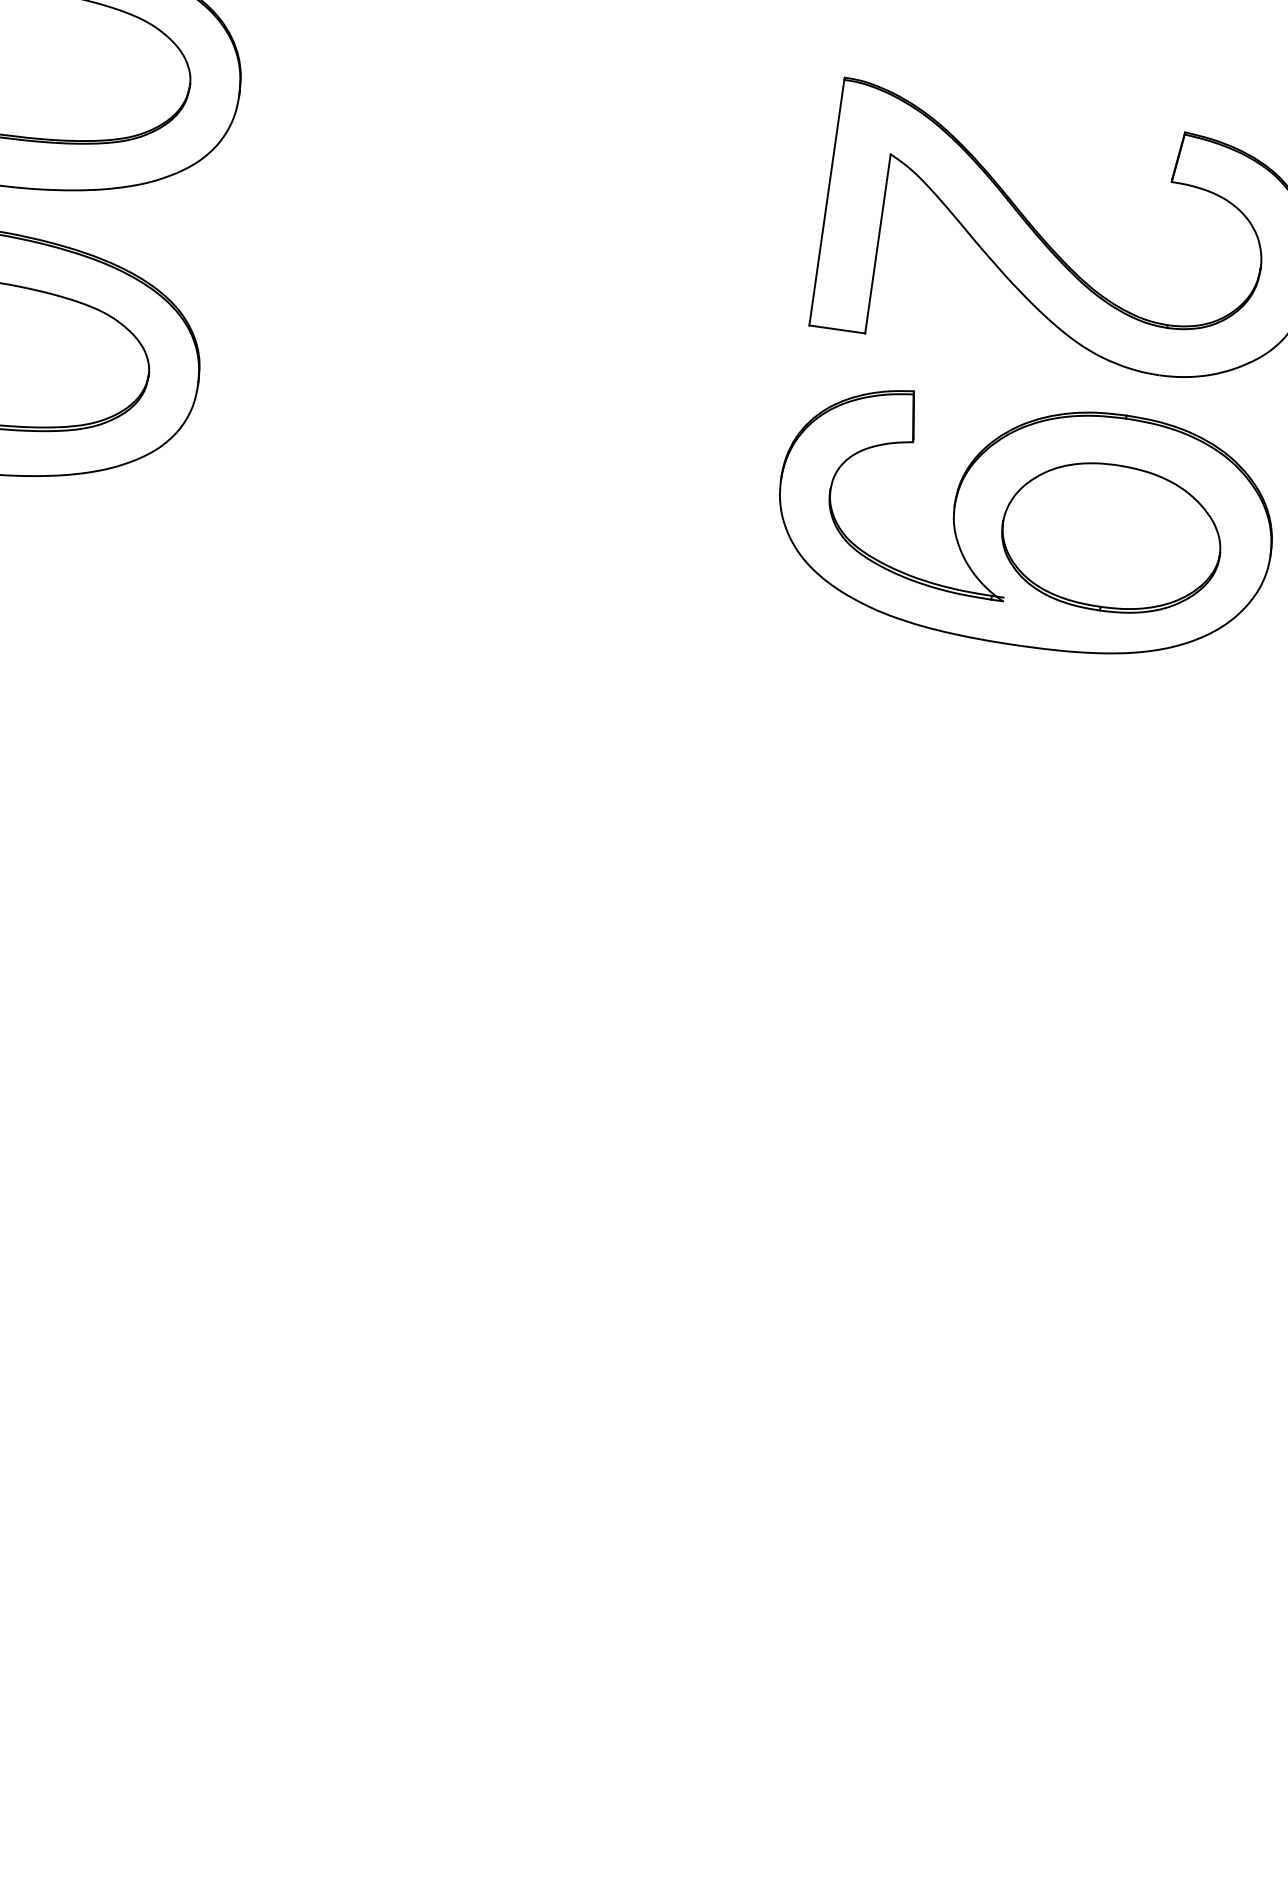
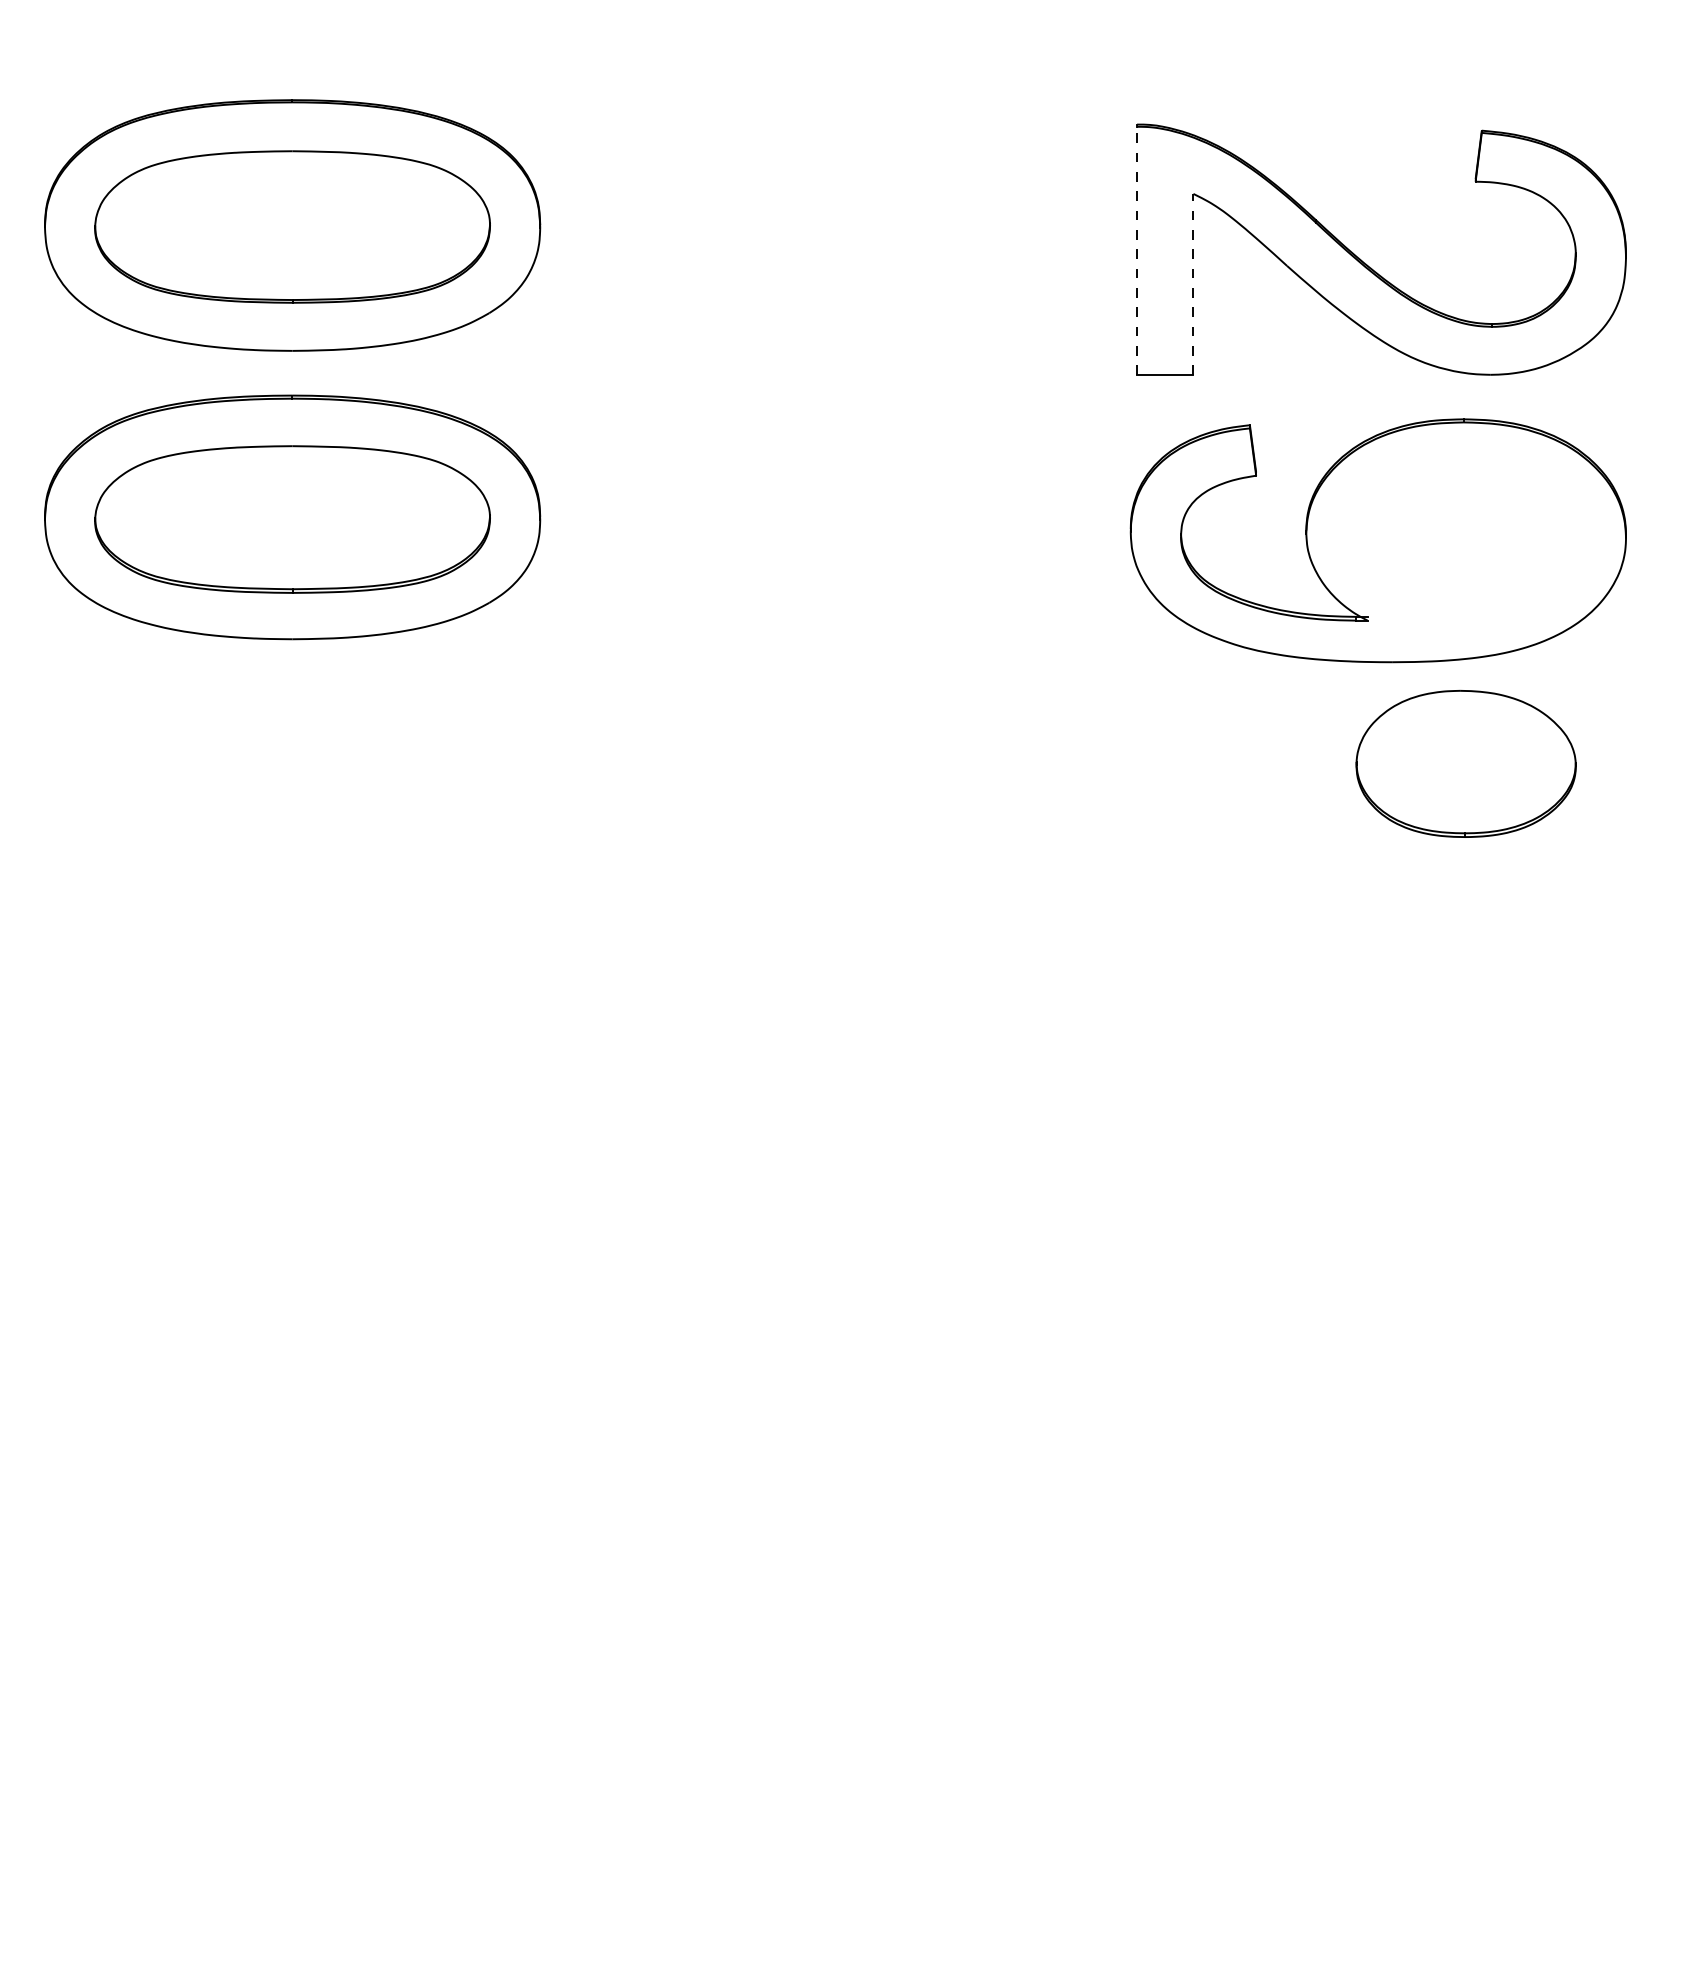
line: (827, 202) -> (1137, 250), solid -> dashed
line: (878, 243) -> (1193, 283), solid -> dashed
part: (1110, 537) -> (1465, 763), moved

